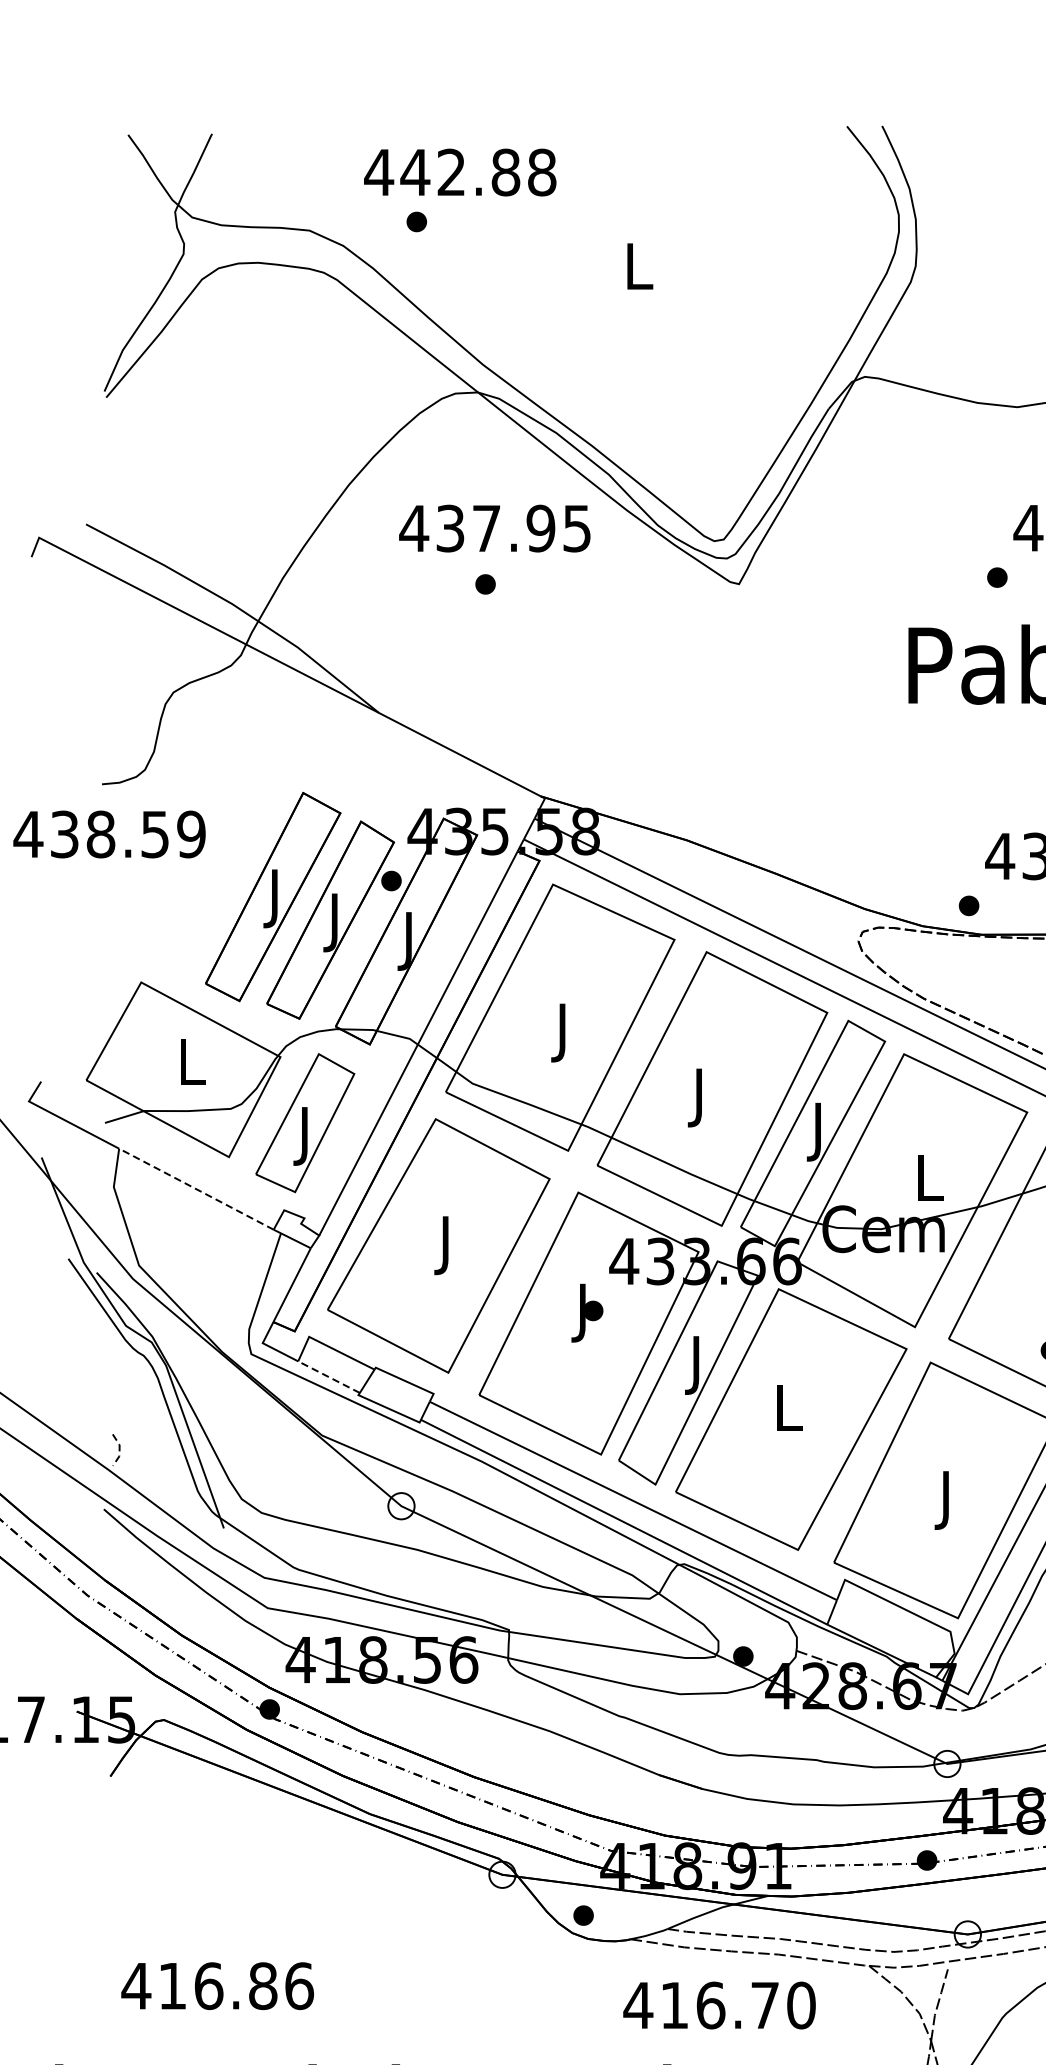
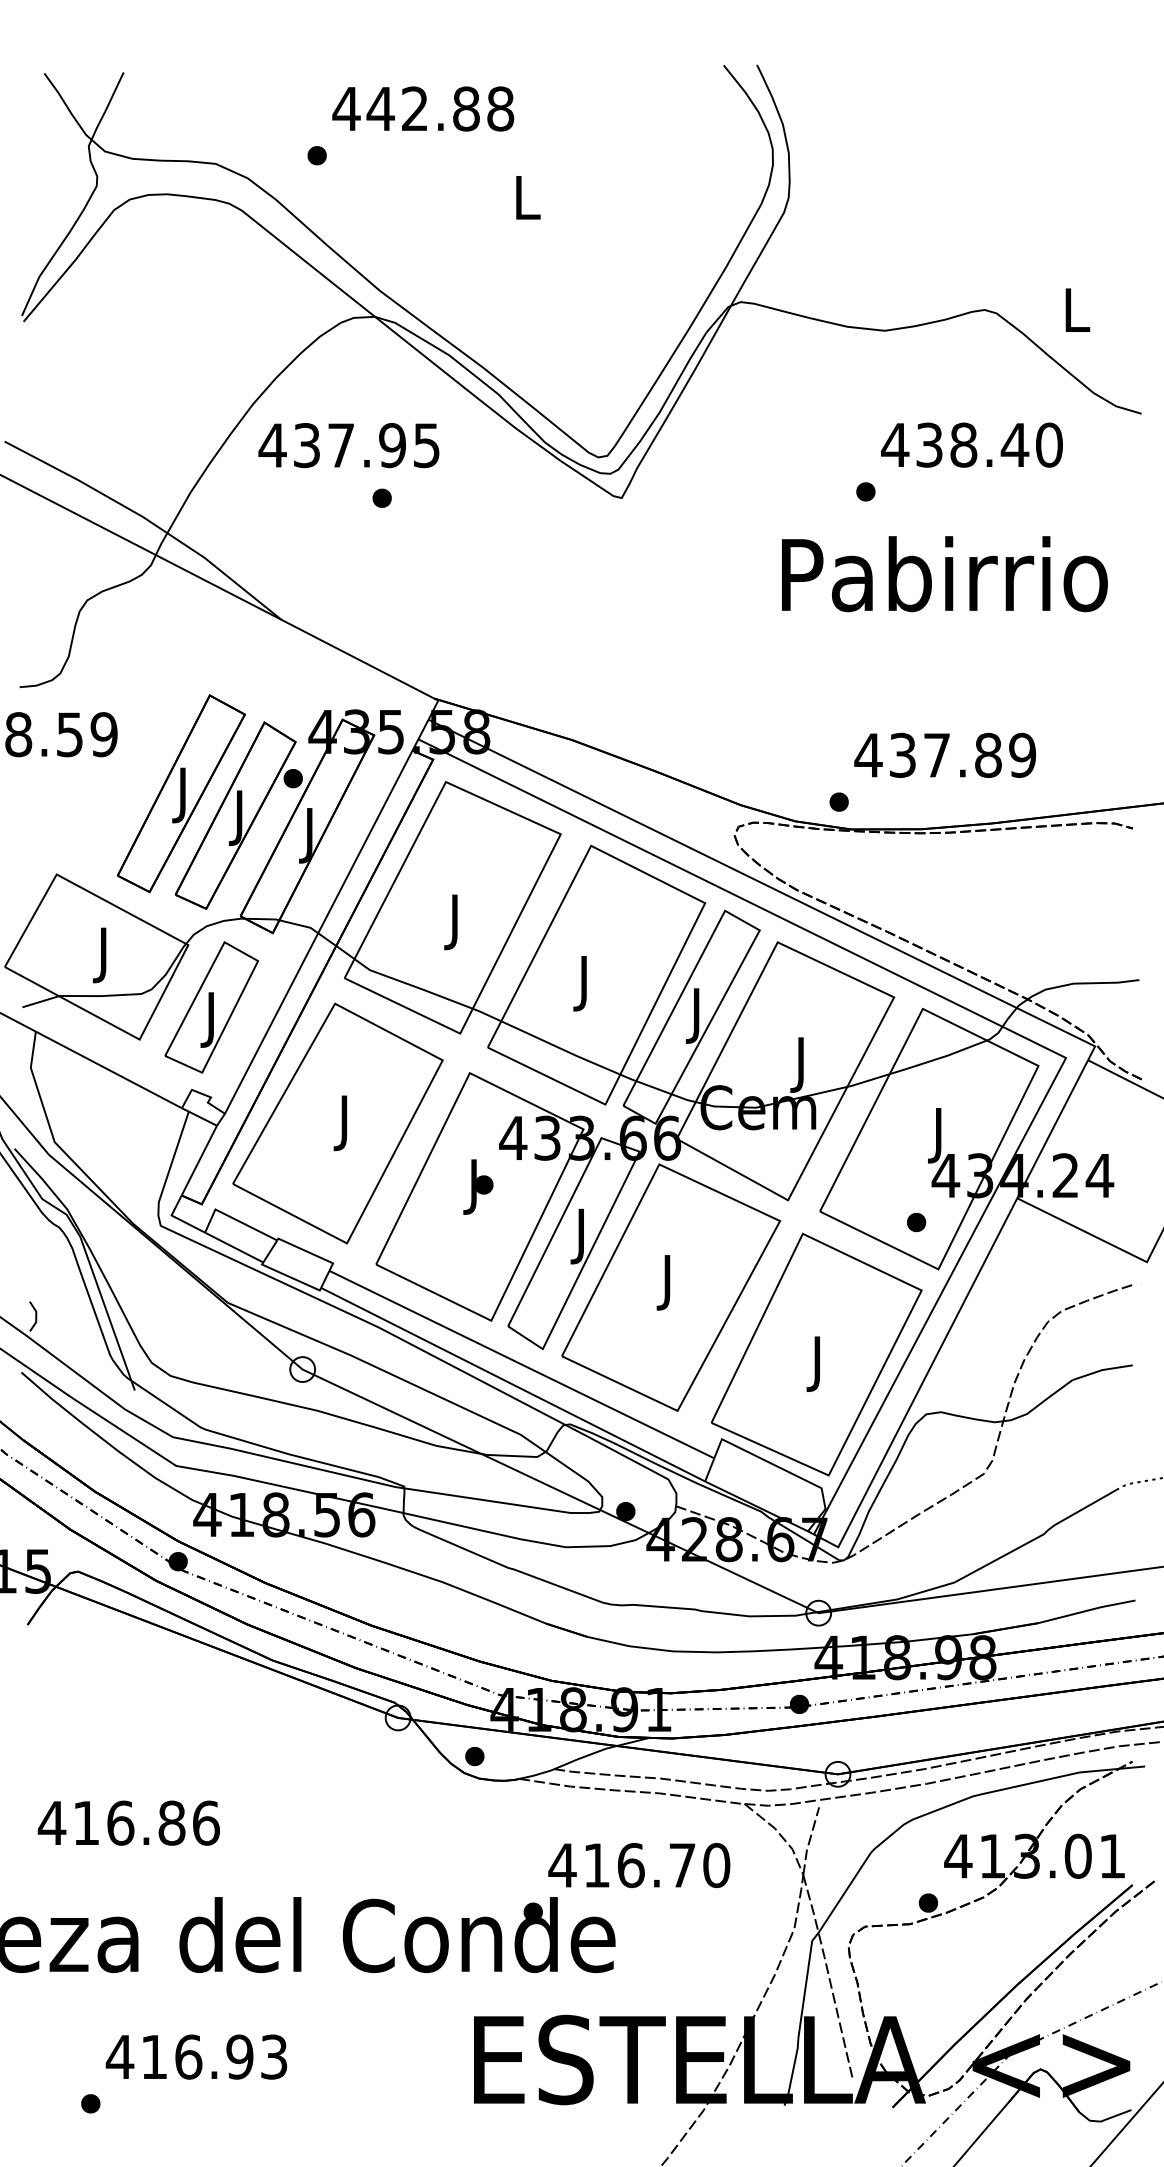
text: (460, 172) -> (423, 108), moved
text: (494, 528) -> (348, 445), moved
text: (191, 1068) -> (104, 955), L -> J
text: (930, 1183) -> (802, 1064), L -> J
line: (196, 1188) -> (108, 1069), dashed -> solid
line: (329, 1377) -> (234, 1247), dashed -> solid
text: (788, 1414) -> (668, 1282), L -> J
line: (119, 1451) -> (36, 1317), dashed -> solid
text: (719, 2005) -> (639, 1865), moved

